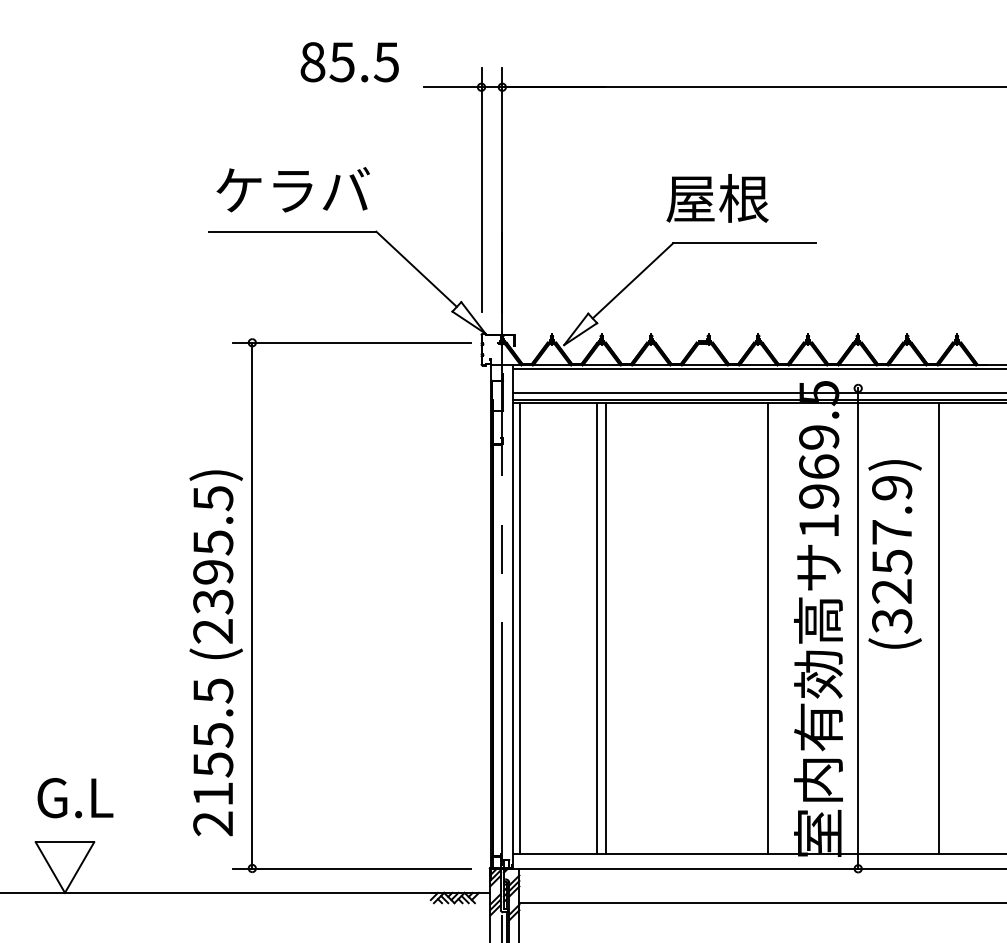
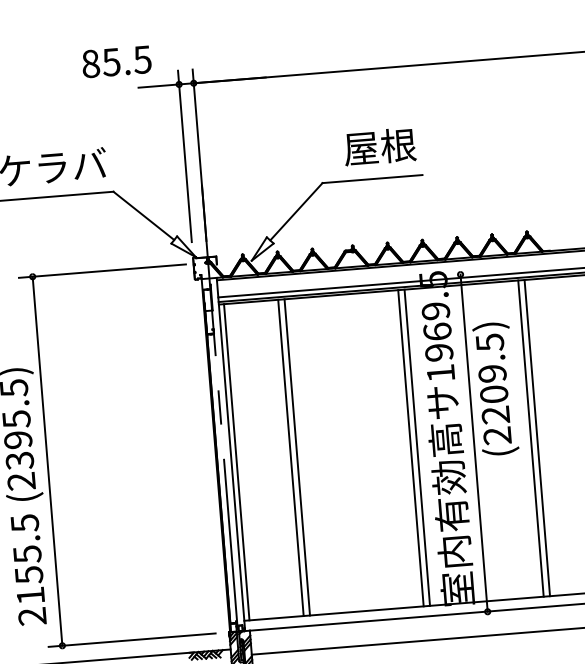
text: (349, 62) -> (116, 62), moved
text: (717, 198) -> (379, 146), moved
text: (892, 554) -> (494, 389), (3257.9) -> (2209.5)
line: (777, 628) -> (417, 447), added
line: (948, 628) -> (537, 437), added

